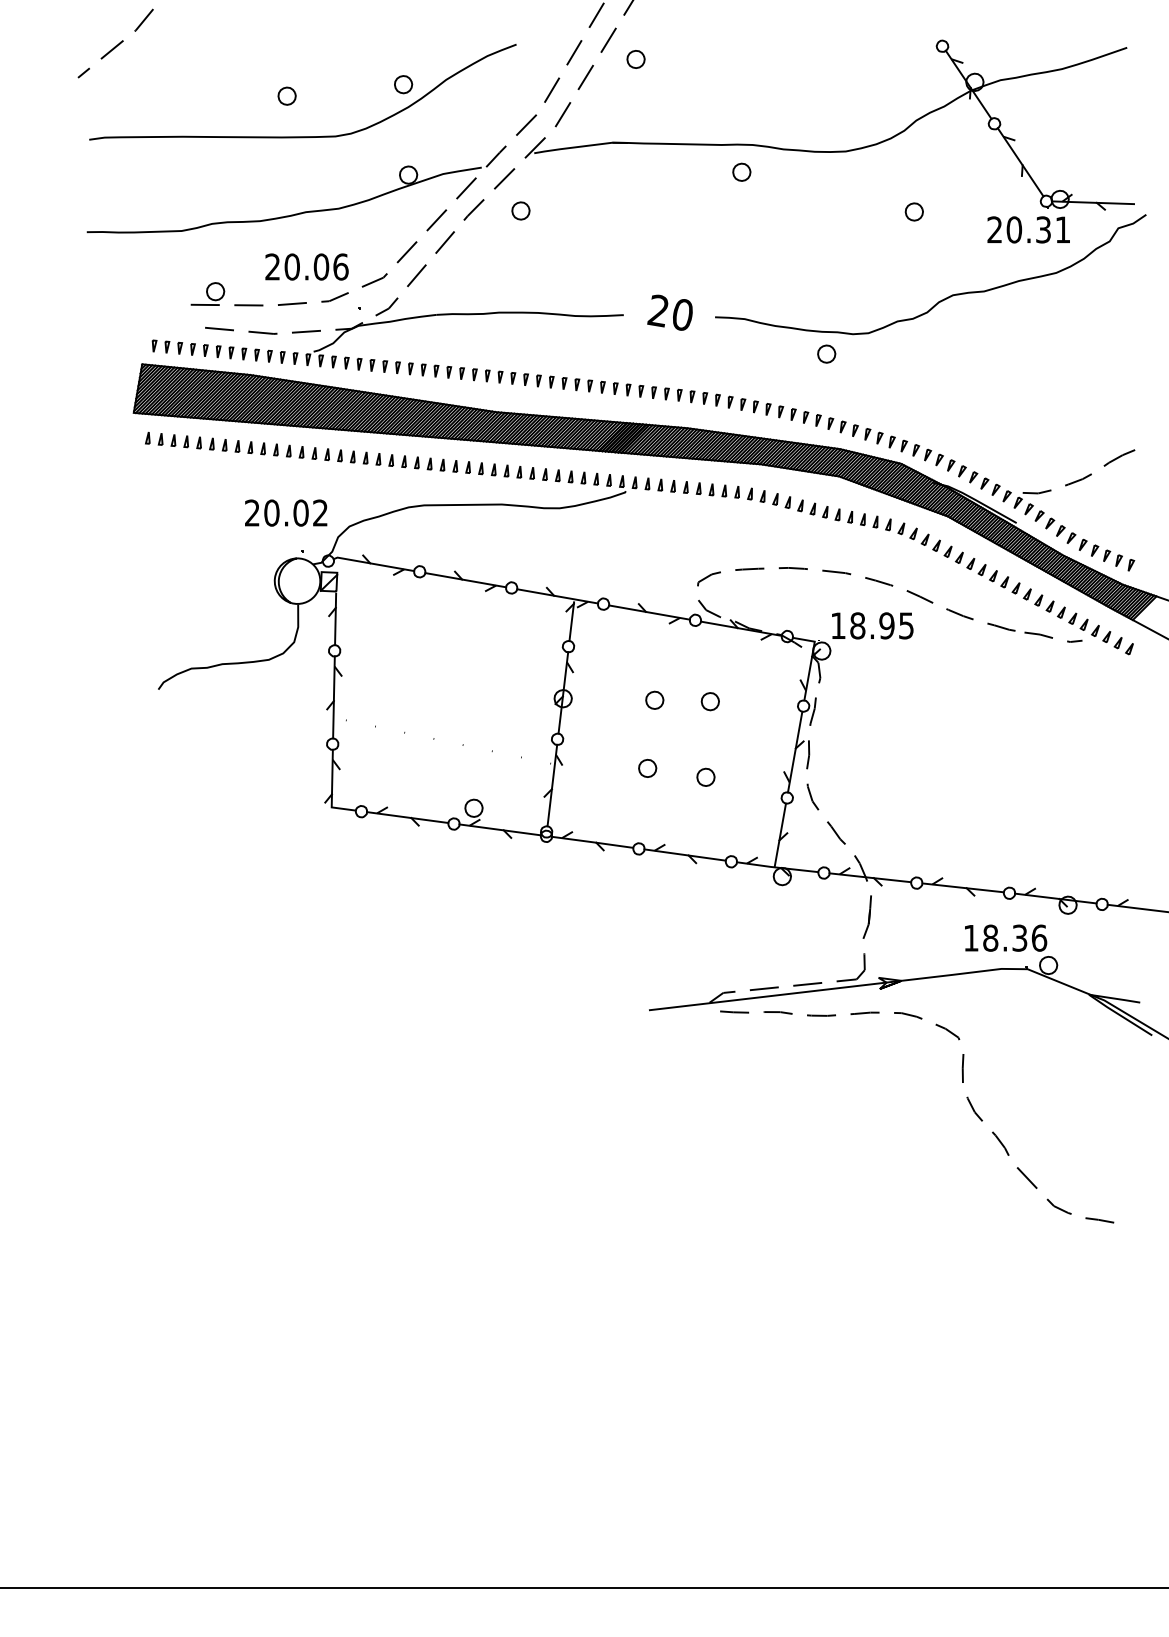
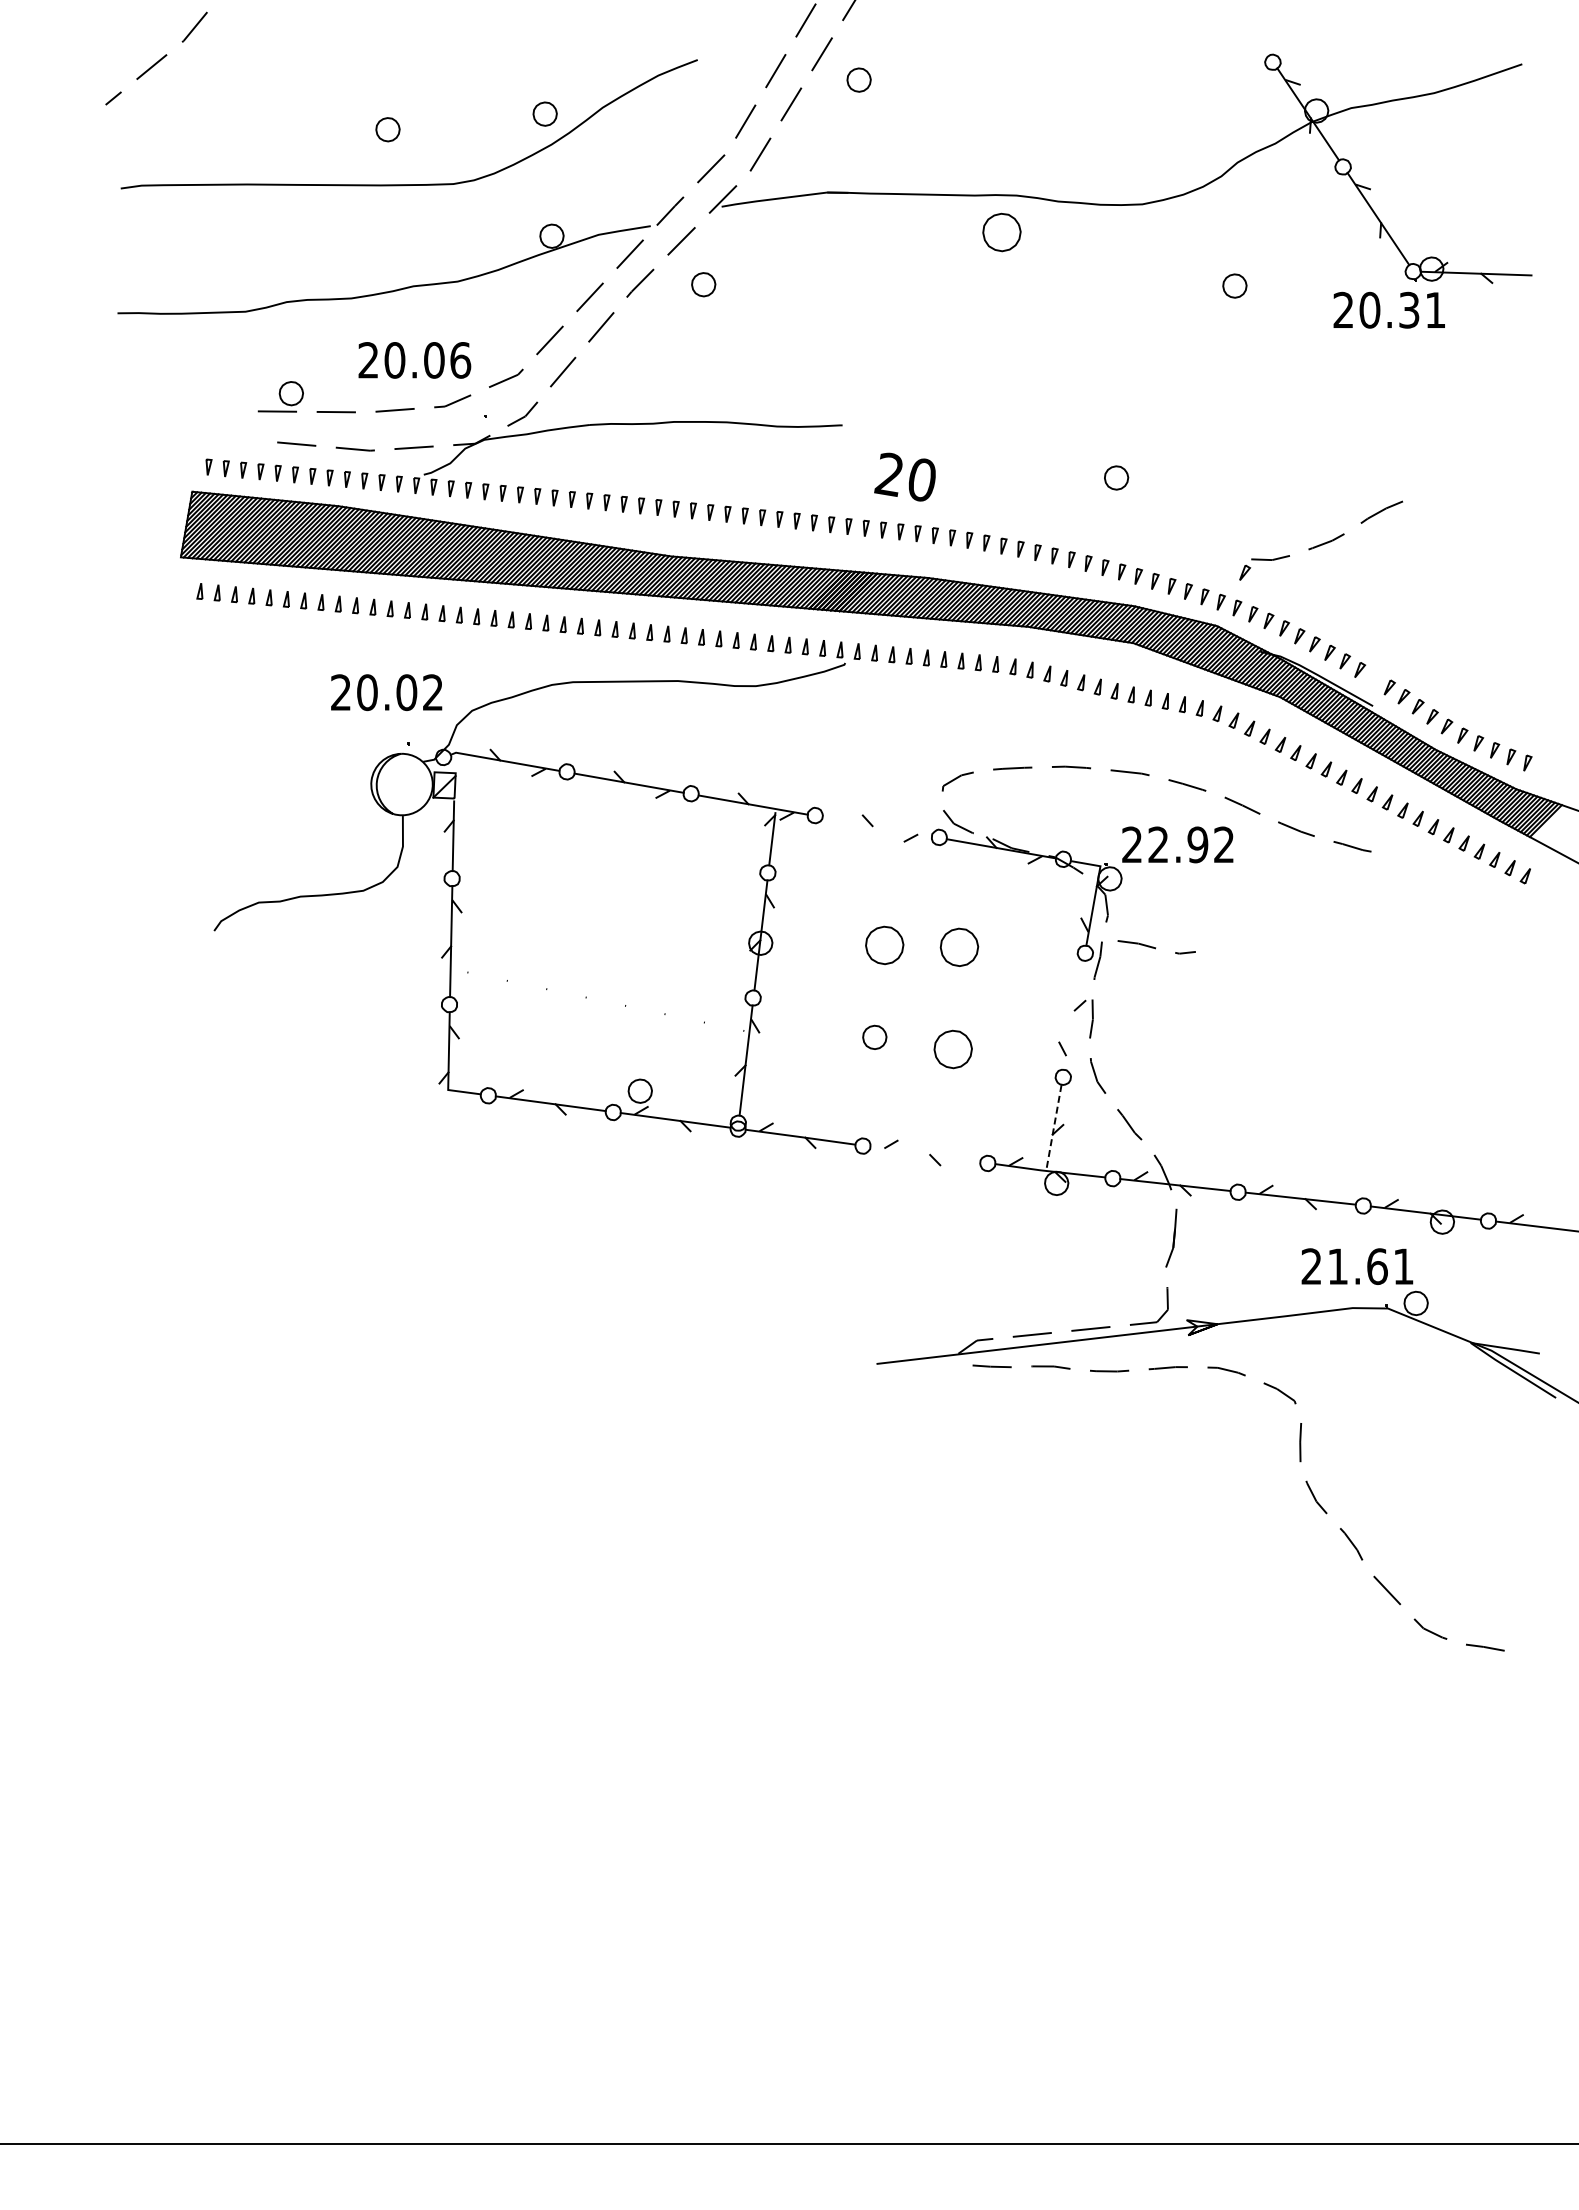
part: (741, 172) -> (1001, 232), size x1.6
curve: (942, 299) -> (1272, 404), removed
text: (669, 312) -> (904, 476), moved
part: (1074, 478) -> (1321, 540), moved
line: (649, 612) -> (877, 826), removed
text: (871, 625) -> (1177, 844), 18.95 -> 22.92
line: (1053, 637) -> (1156, 947), moved
part: (654, 700) -> (883, 945), size x1.6
part: (710, 701) -> (959, 946), size x1.6
line: (794, 752) -> (1073, 1015), removed
part: (705, 777) -> (953, 1049), size x1.6
line: (780, 835) -> (1053, 1128), solid -> dashed
line: (685, 854) -> (925, 1153), removed
text: (1005, 938) -> (1357, 1266), 18.36 -> 21.61

